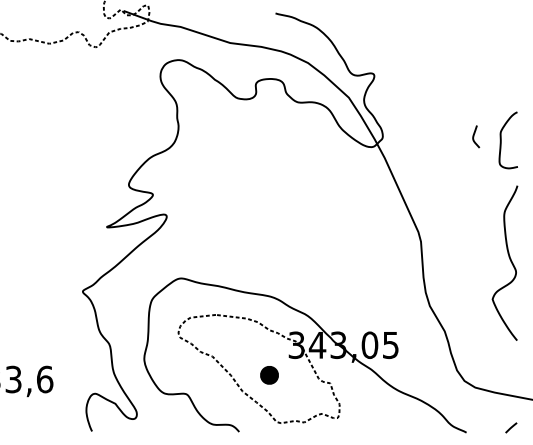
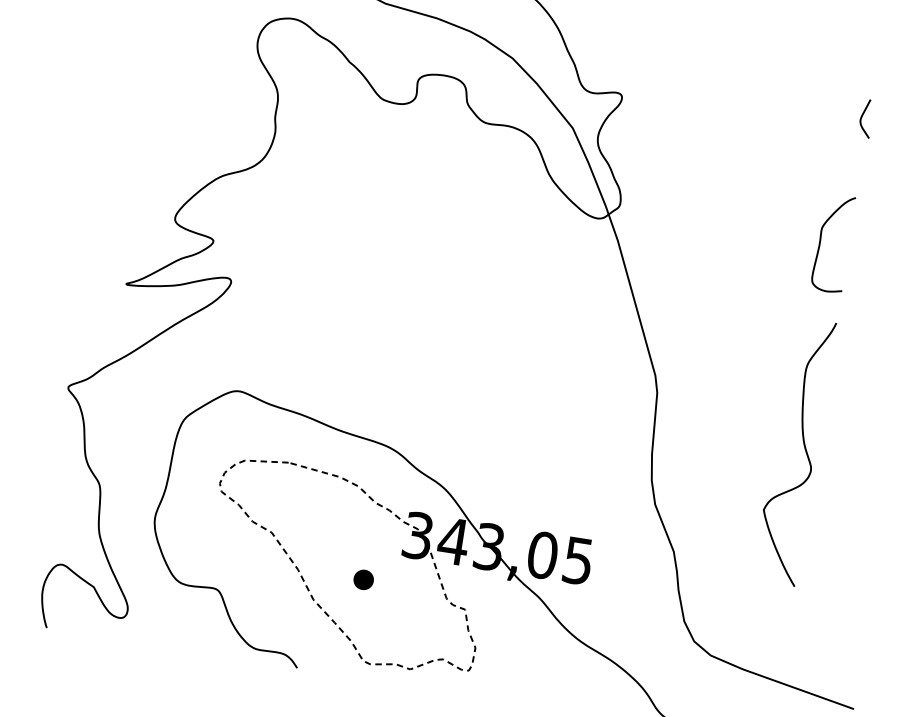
curve: (474, 136) -> (863, 117), moved
part: (269, 375) -> (363, 580), size x0.62

